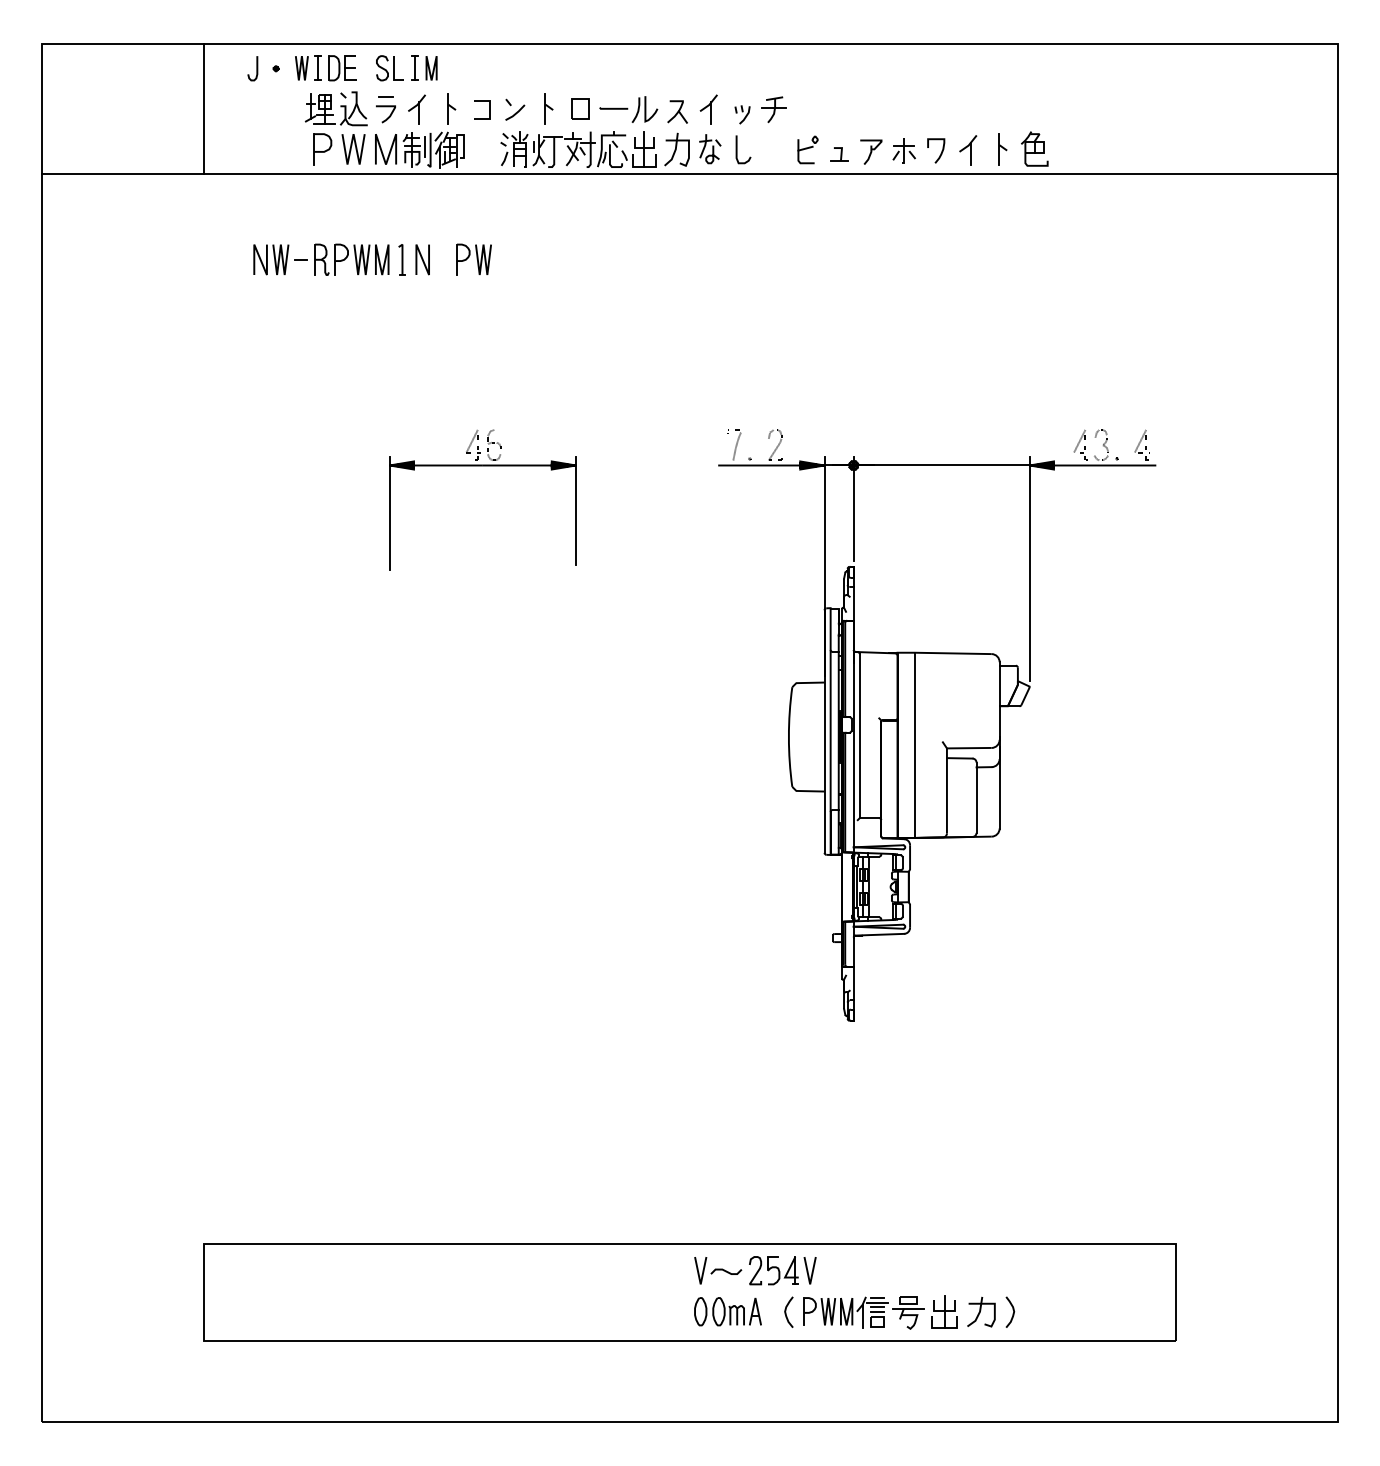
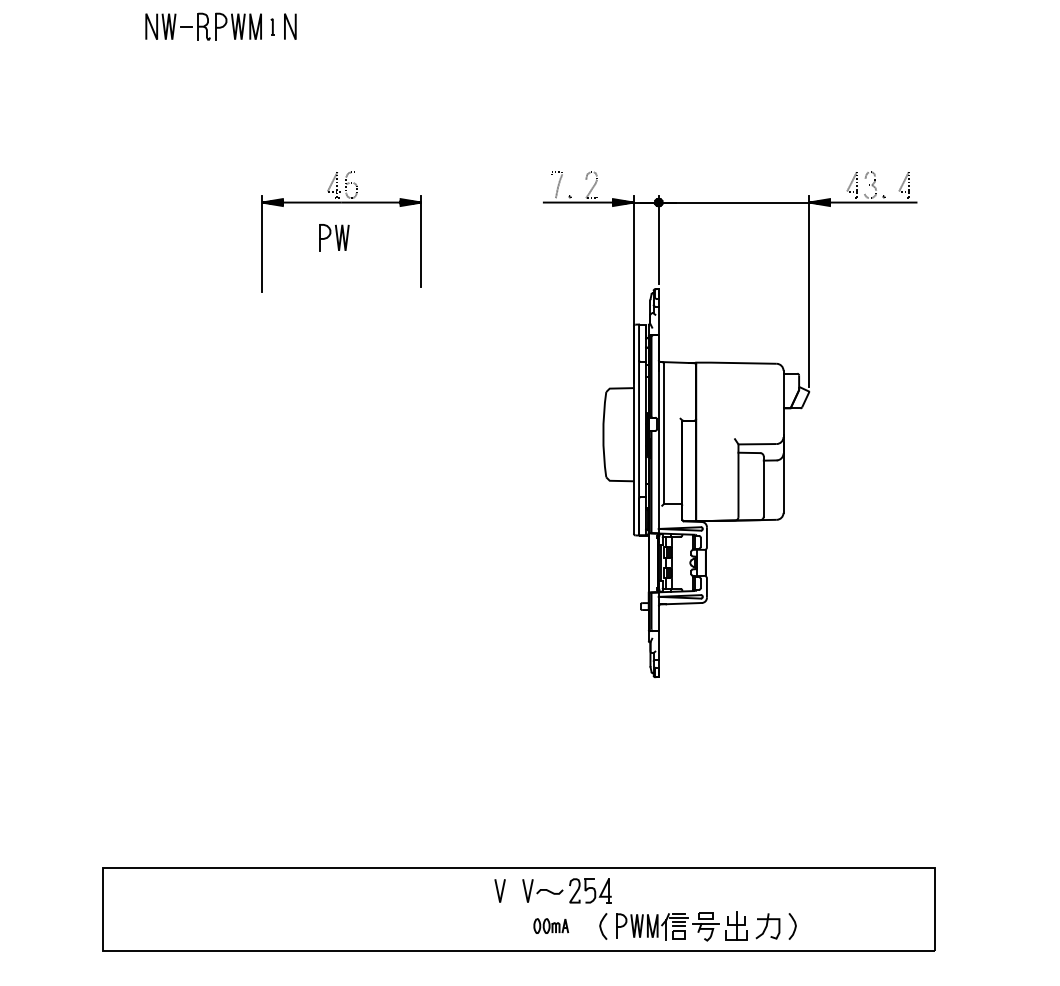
part: (401, 259) -> (272, 26), size x0.6
part: (473, 259) -> (333, 237), moved
line: (914, 744) -> (710, 441), removed
line: (808, 1270) -> (498, 890), moved
part: (727, 1311) -> (550, 925), size x0.6

